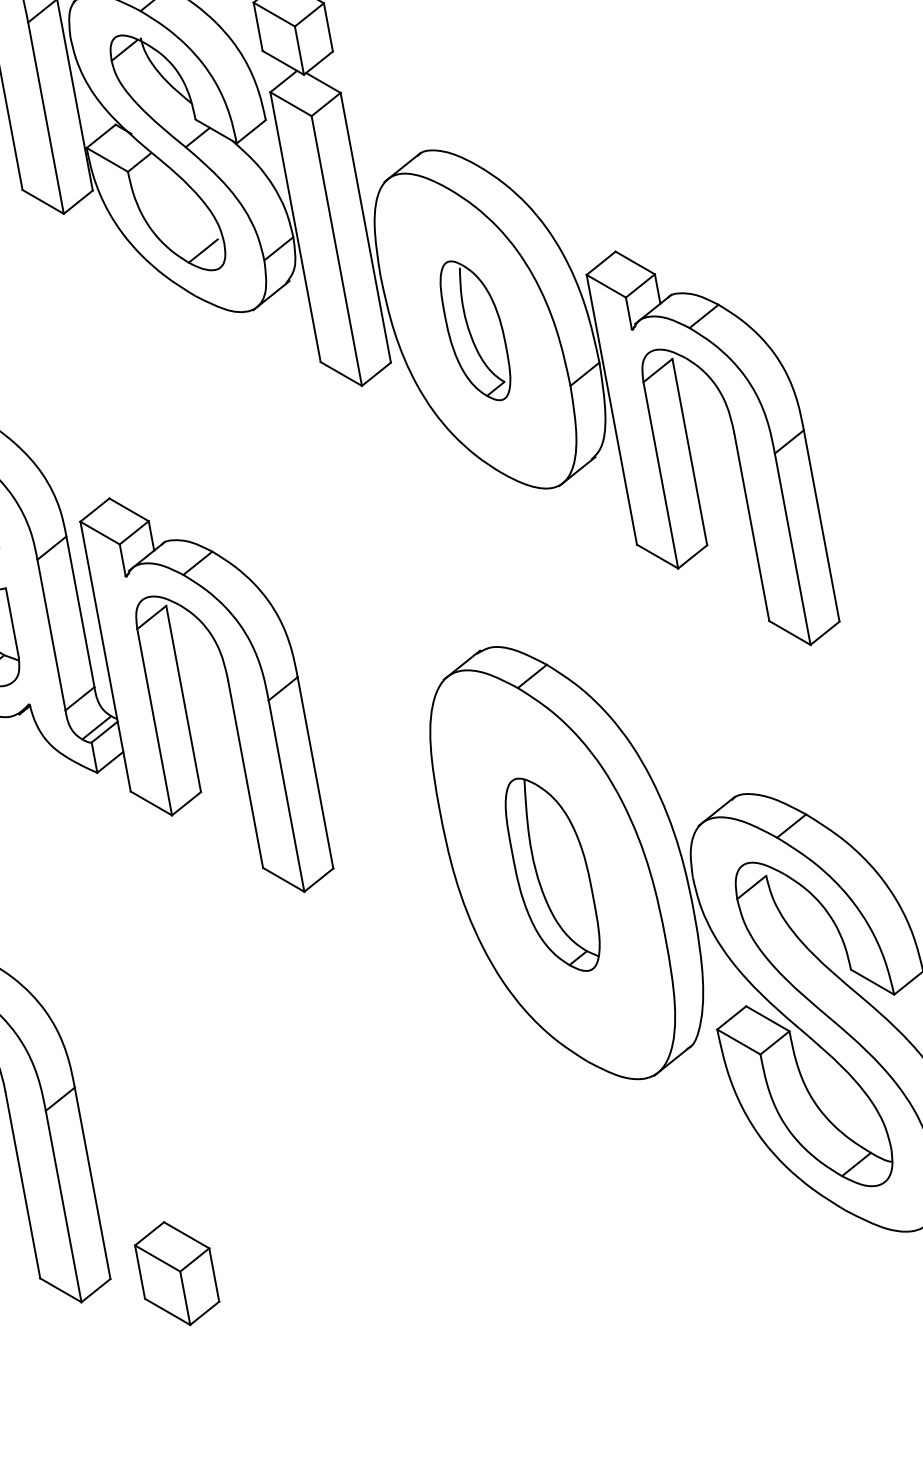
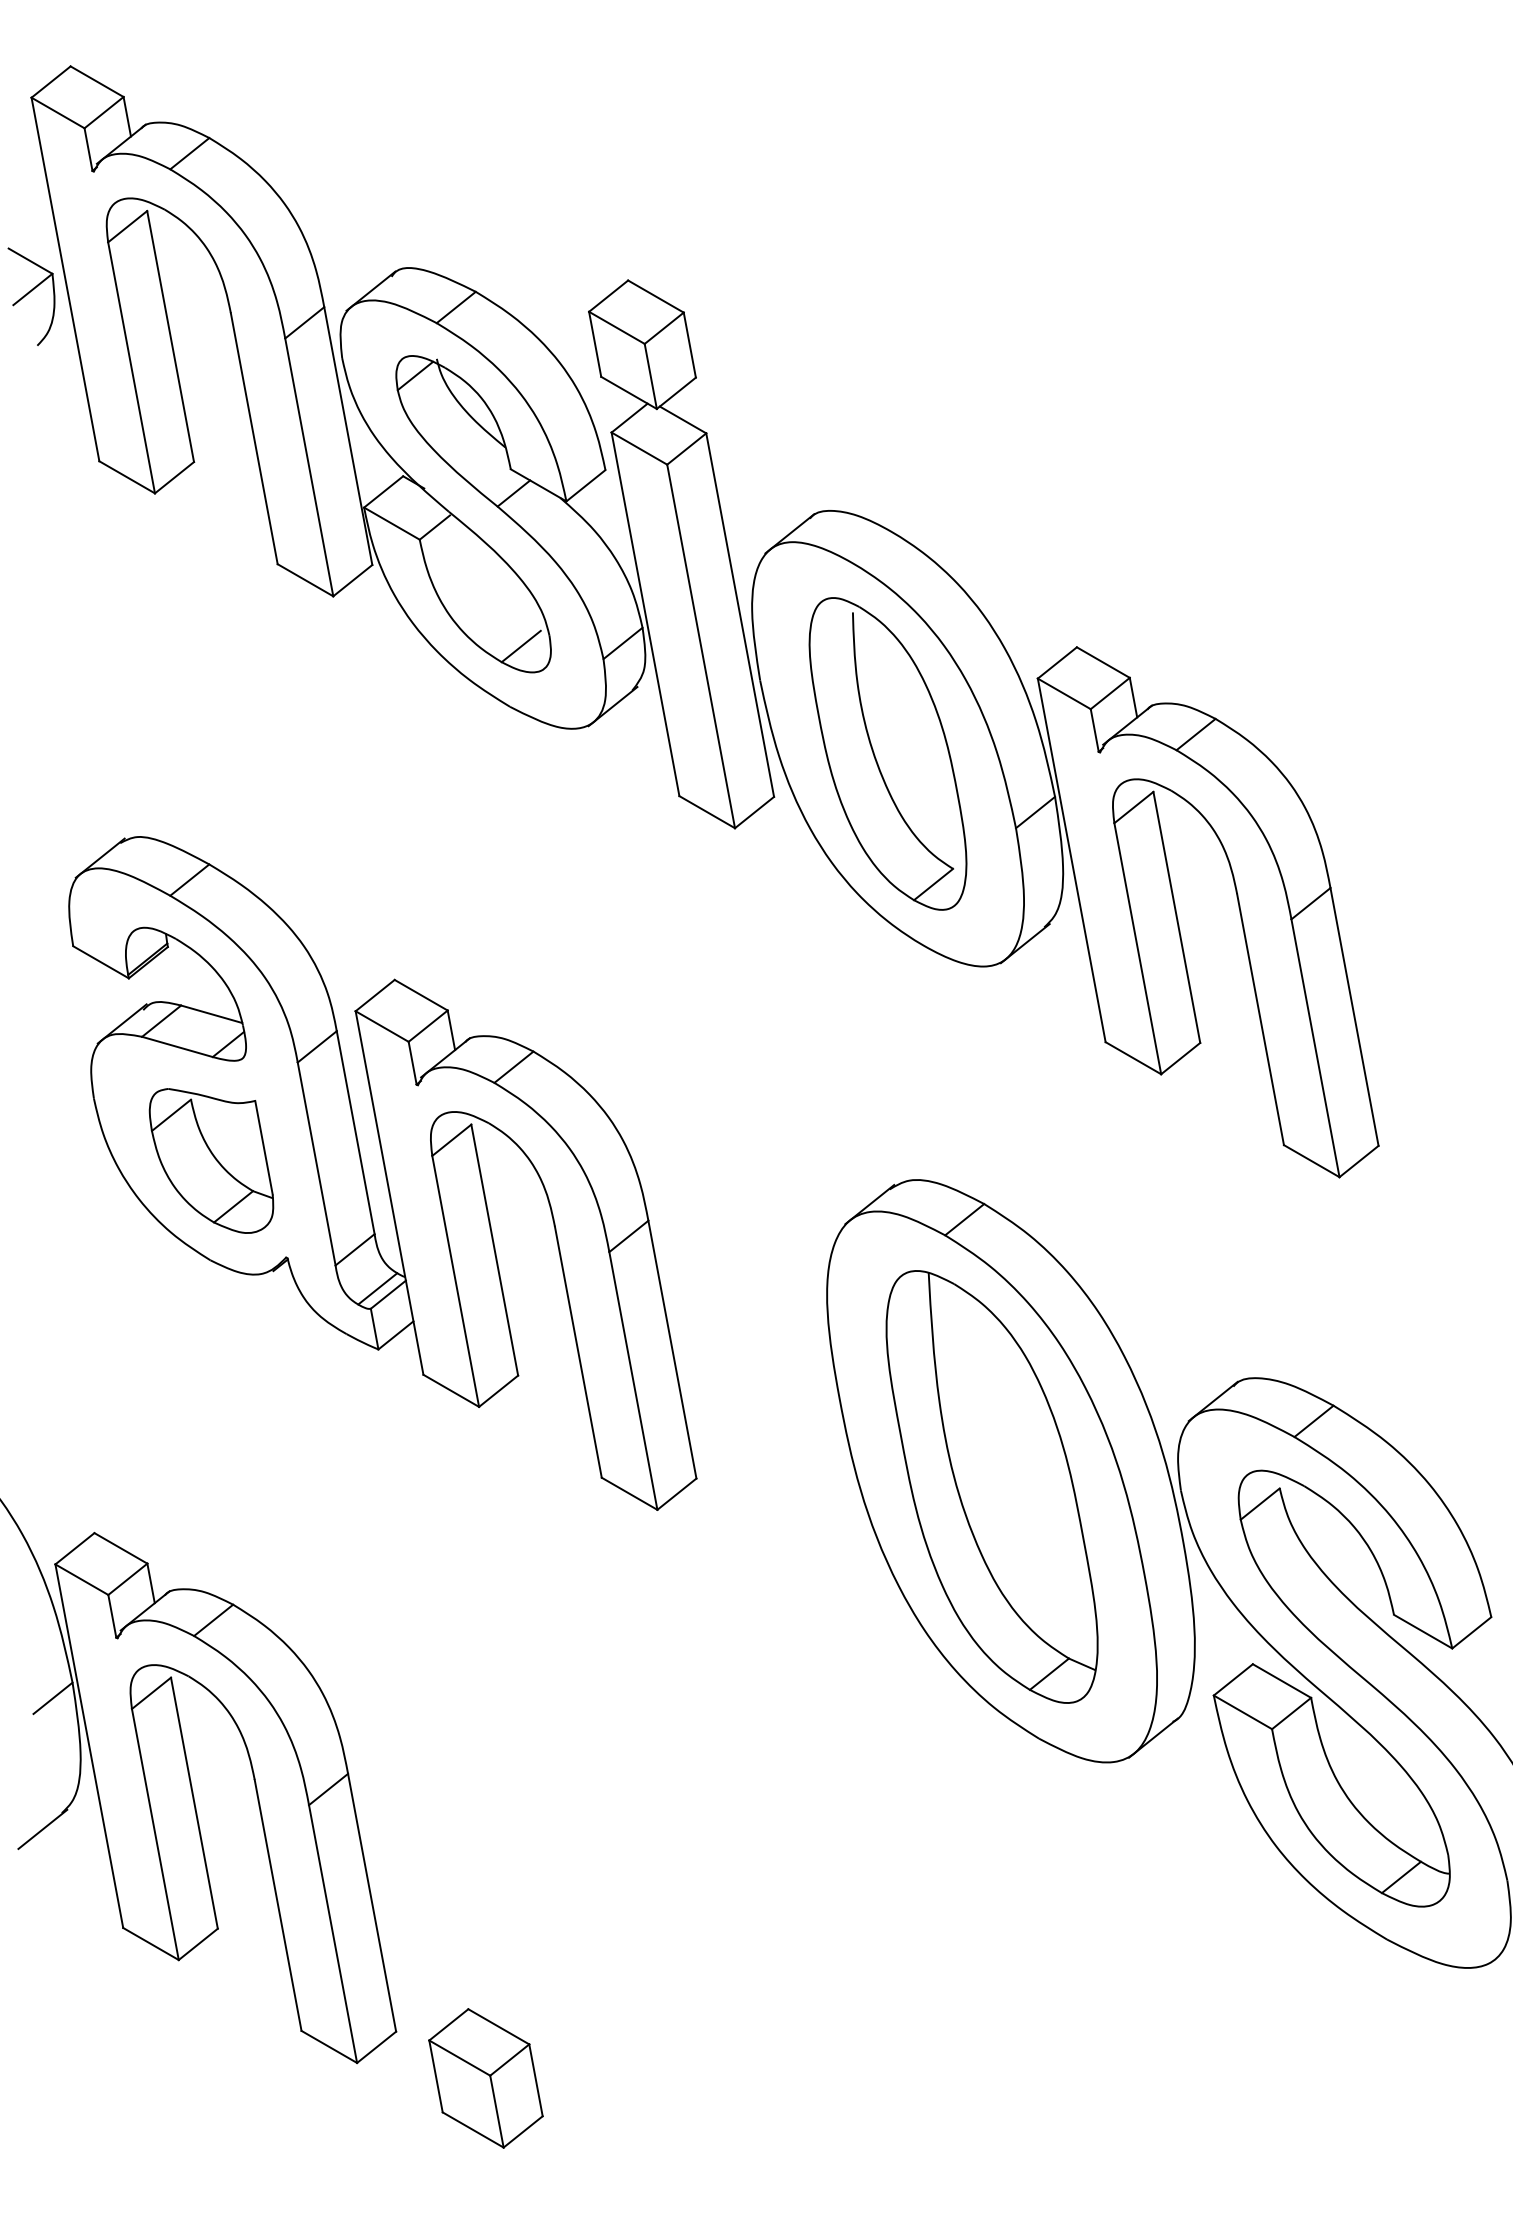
part: (475, 330) -> (887, 753), size x1.67
part: (552, 874) -> (991, 1486), size x1.67
part: (176, 1273) -> (485, 2078), moved

